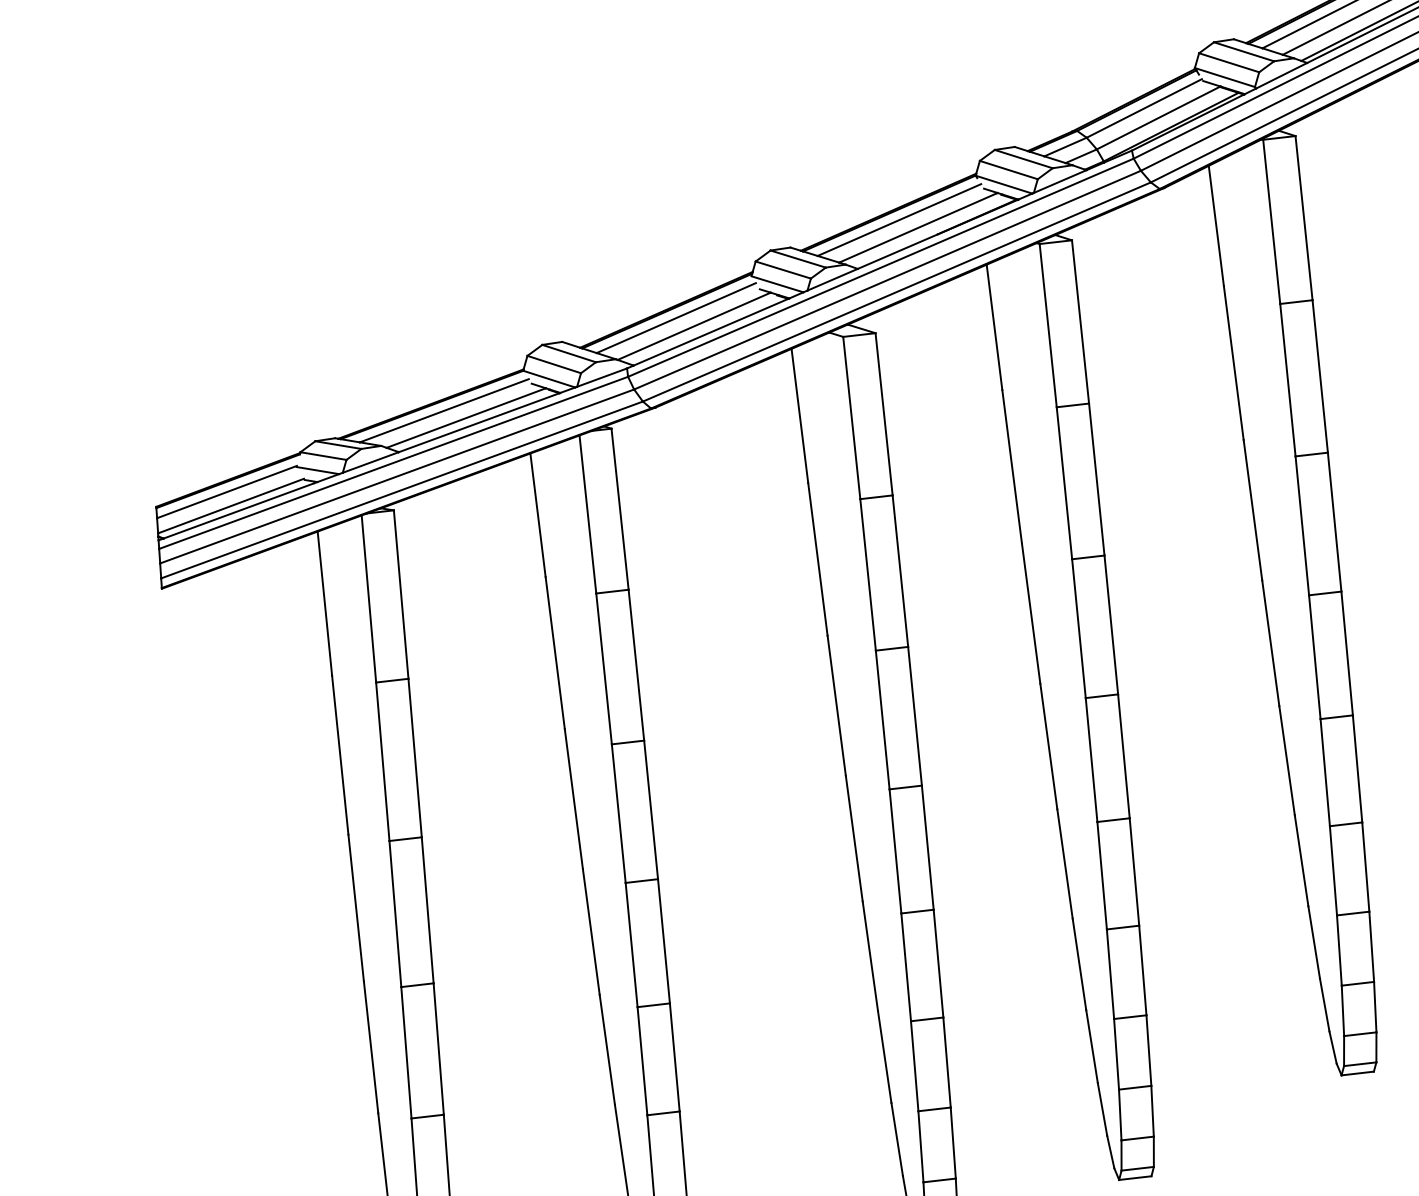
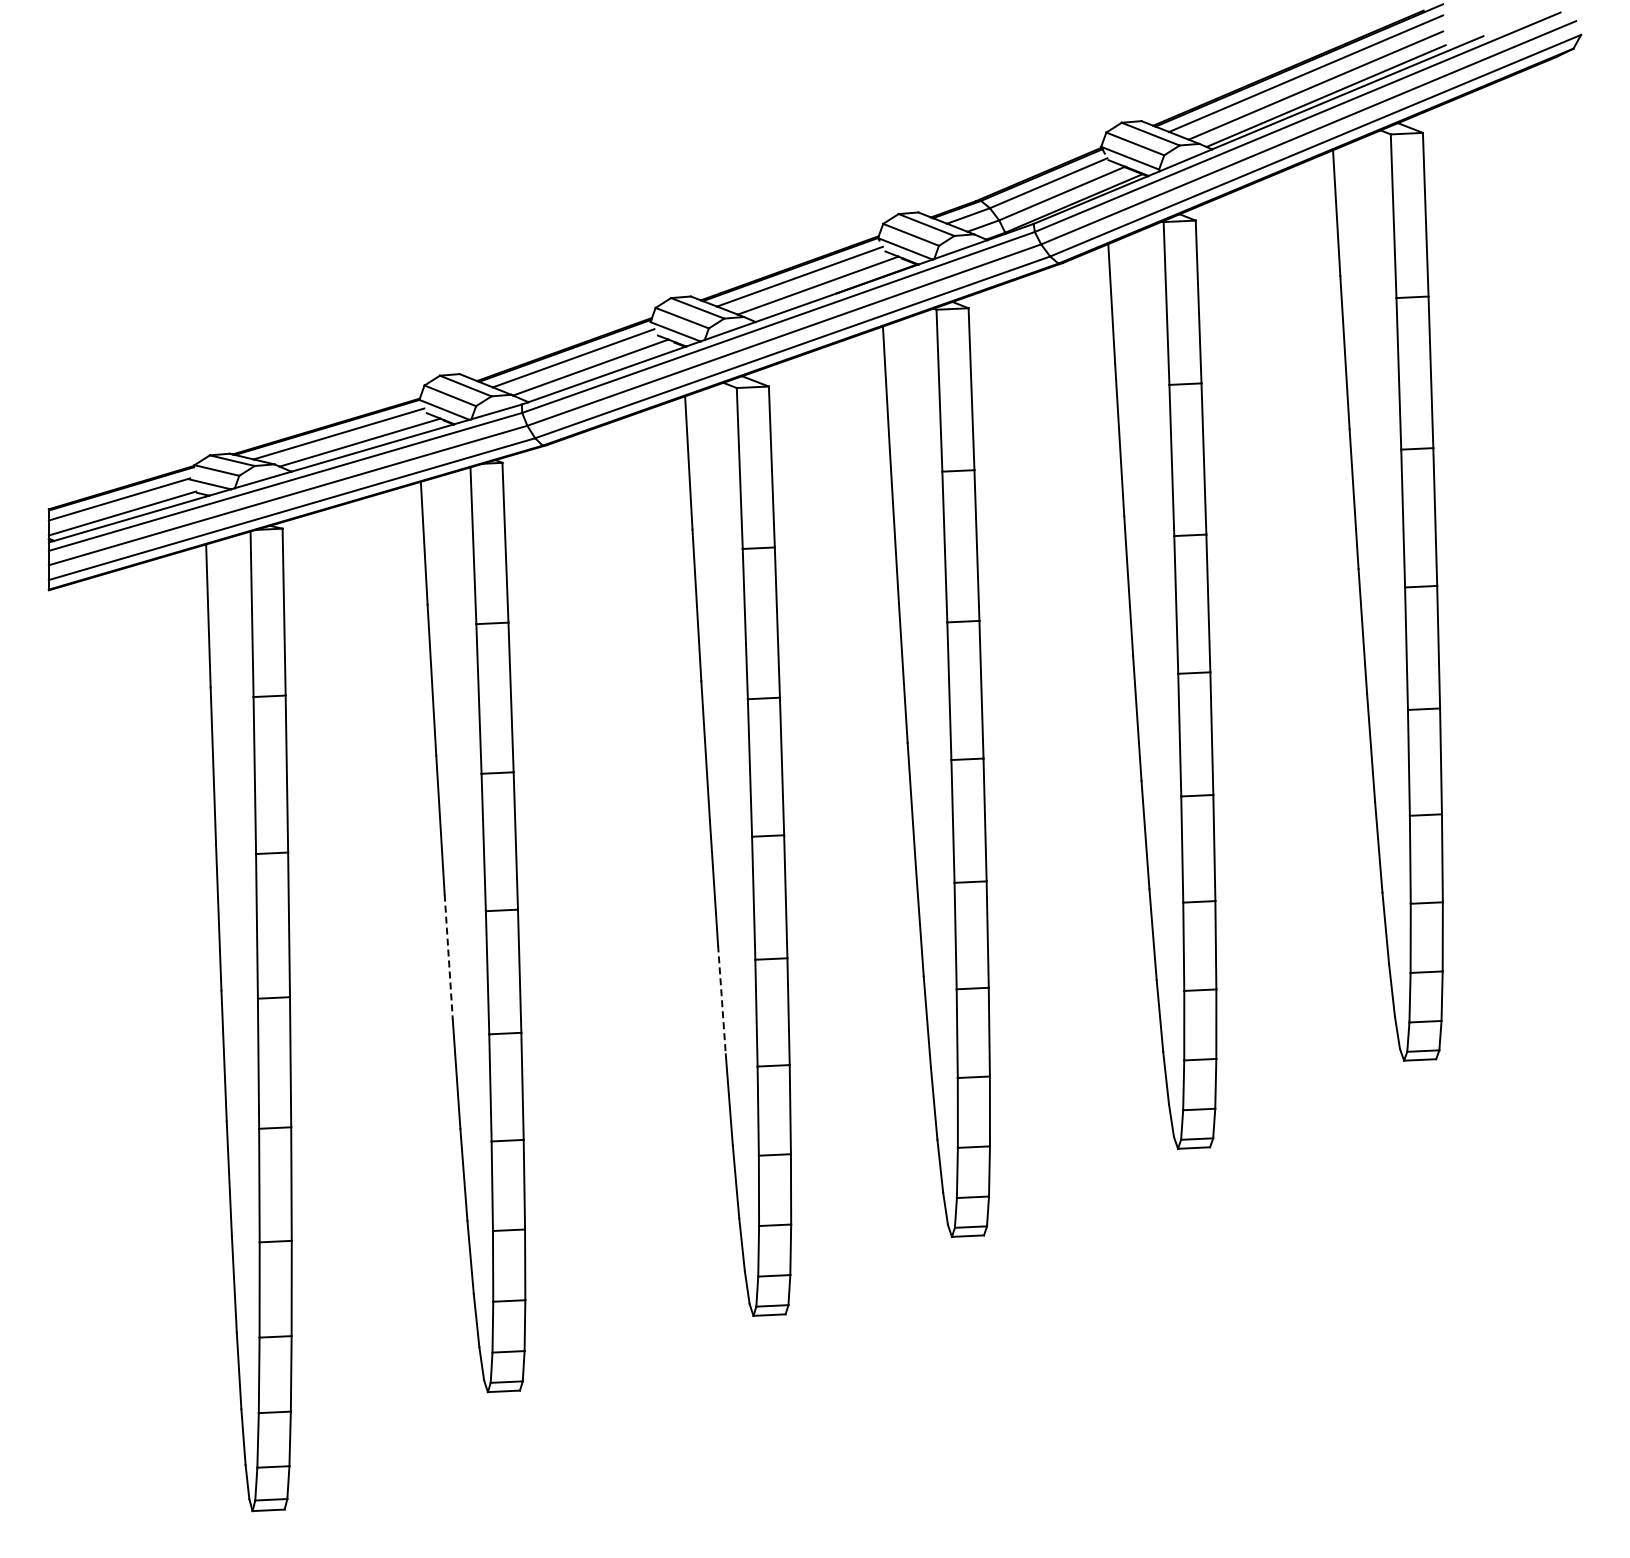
line: (591, 932) -> (448, 957), solid -> dashed
line: (869, 955) -> (721, 999), solid -> dashed

